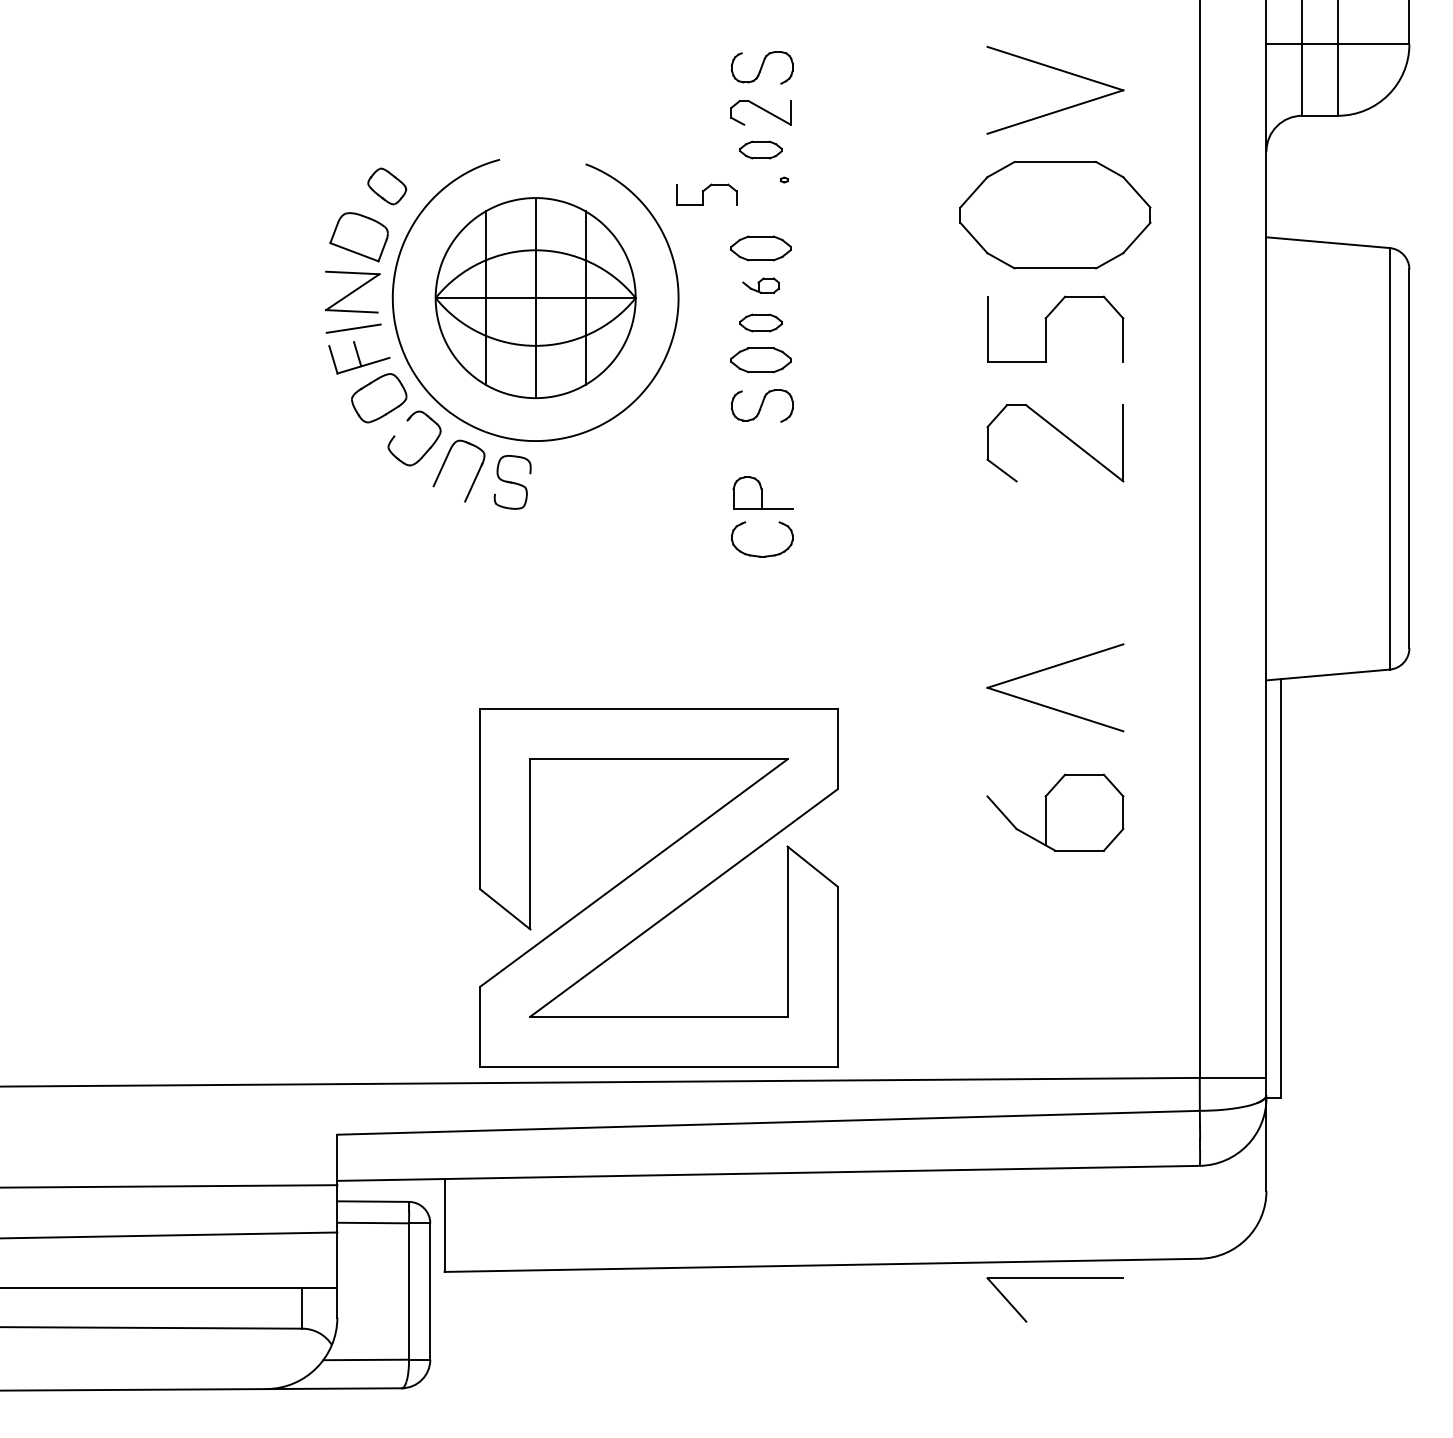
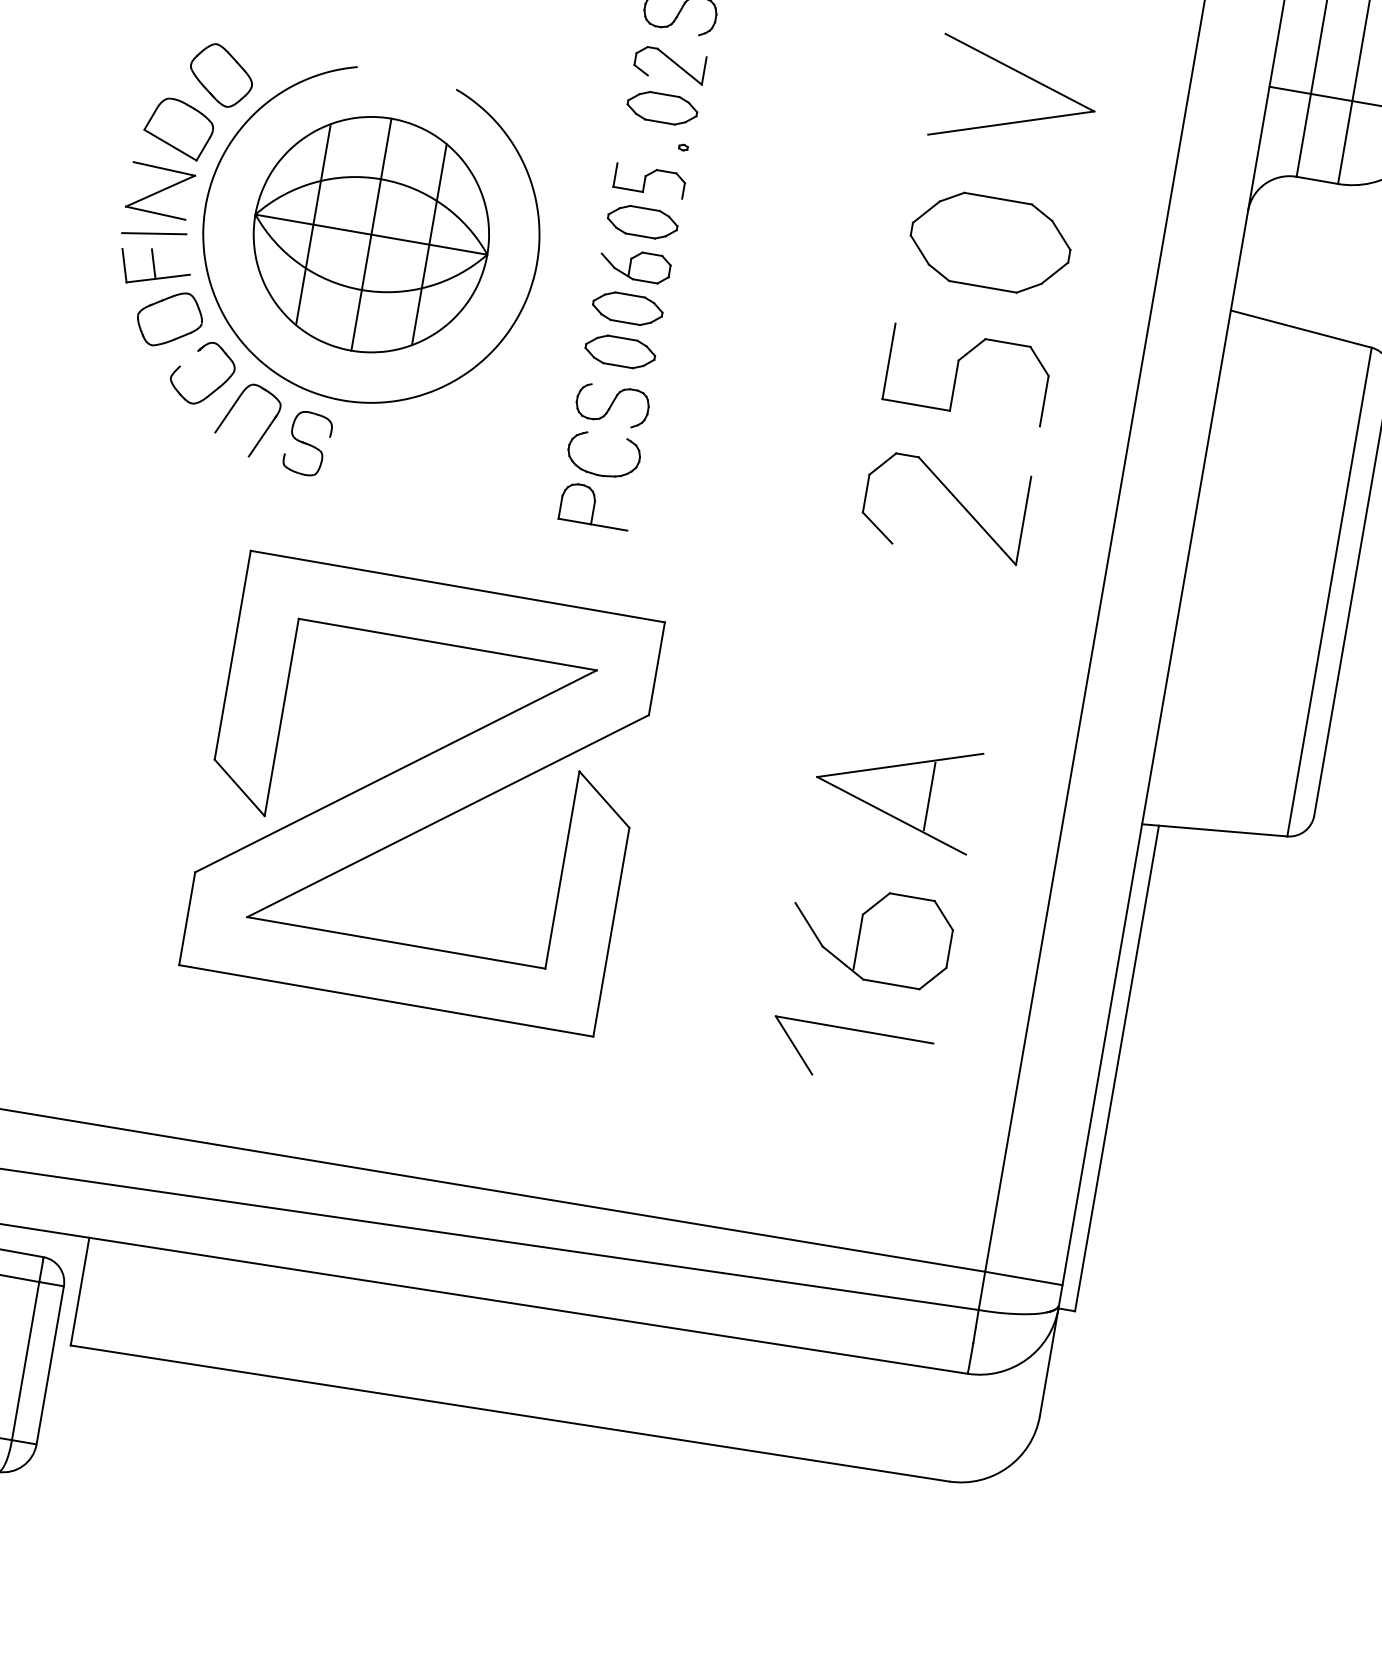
part: (760, 149) -> (661, 107), size x1.43
part: (387, 186) -> (221, 75), size x1.43
part: (706, 194) -> (649, 180), moved
part: (1055, 215) -> (990, 242), size x0.71
part: (760, 285) -> (634, 265), size x1.67
part: (760, 322) -> (627, 307), size x1.43
part: (760, 555) -> (598, 473), moved
line: (1084, 687) -> (929, 796), added
part: (658, 887) -> (421, 793), moved
part: (1054, 1278) -> (853, 1030), moved

